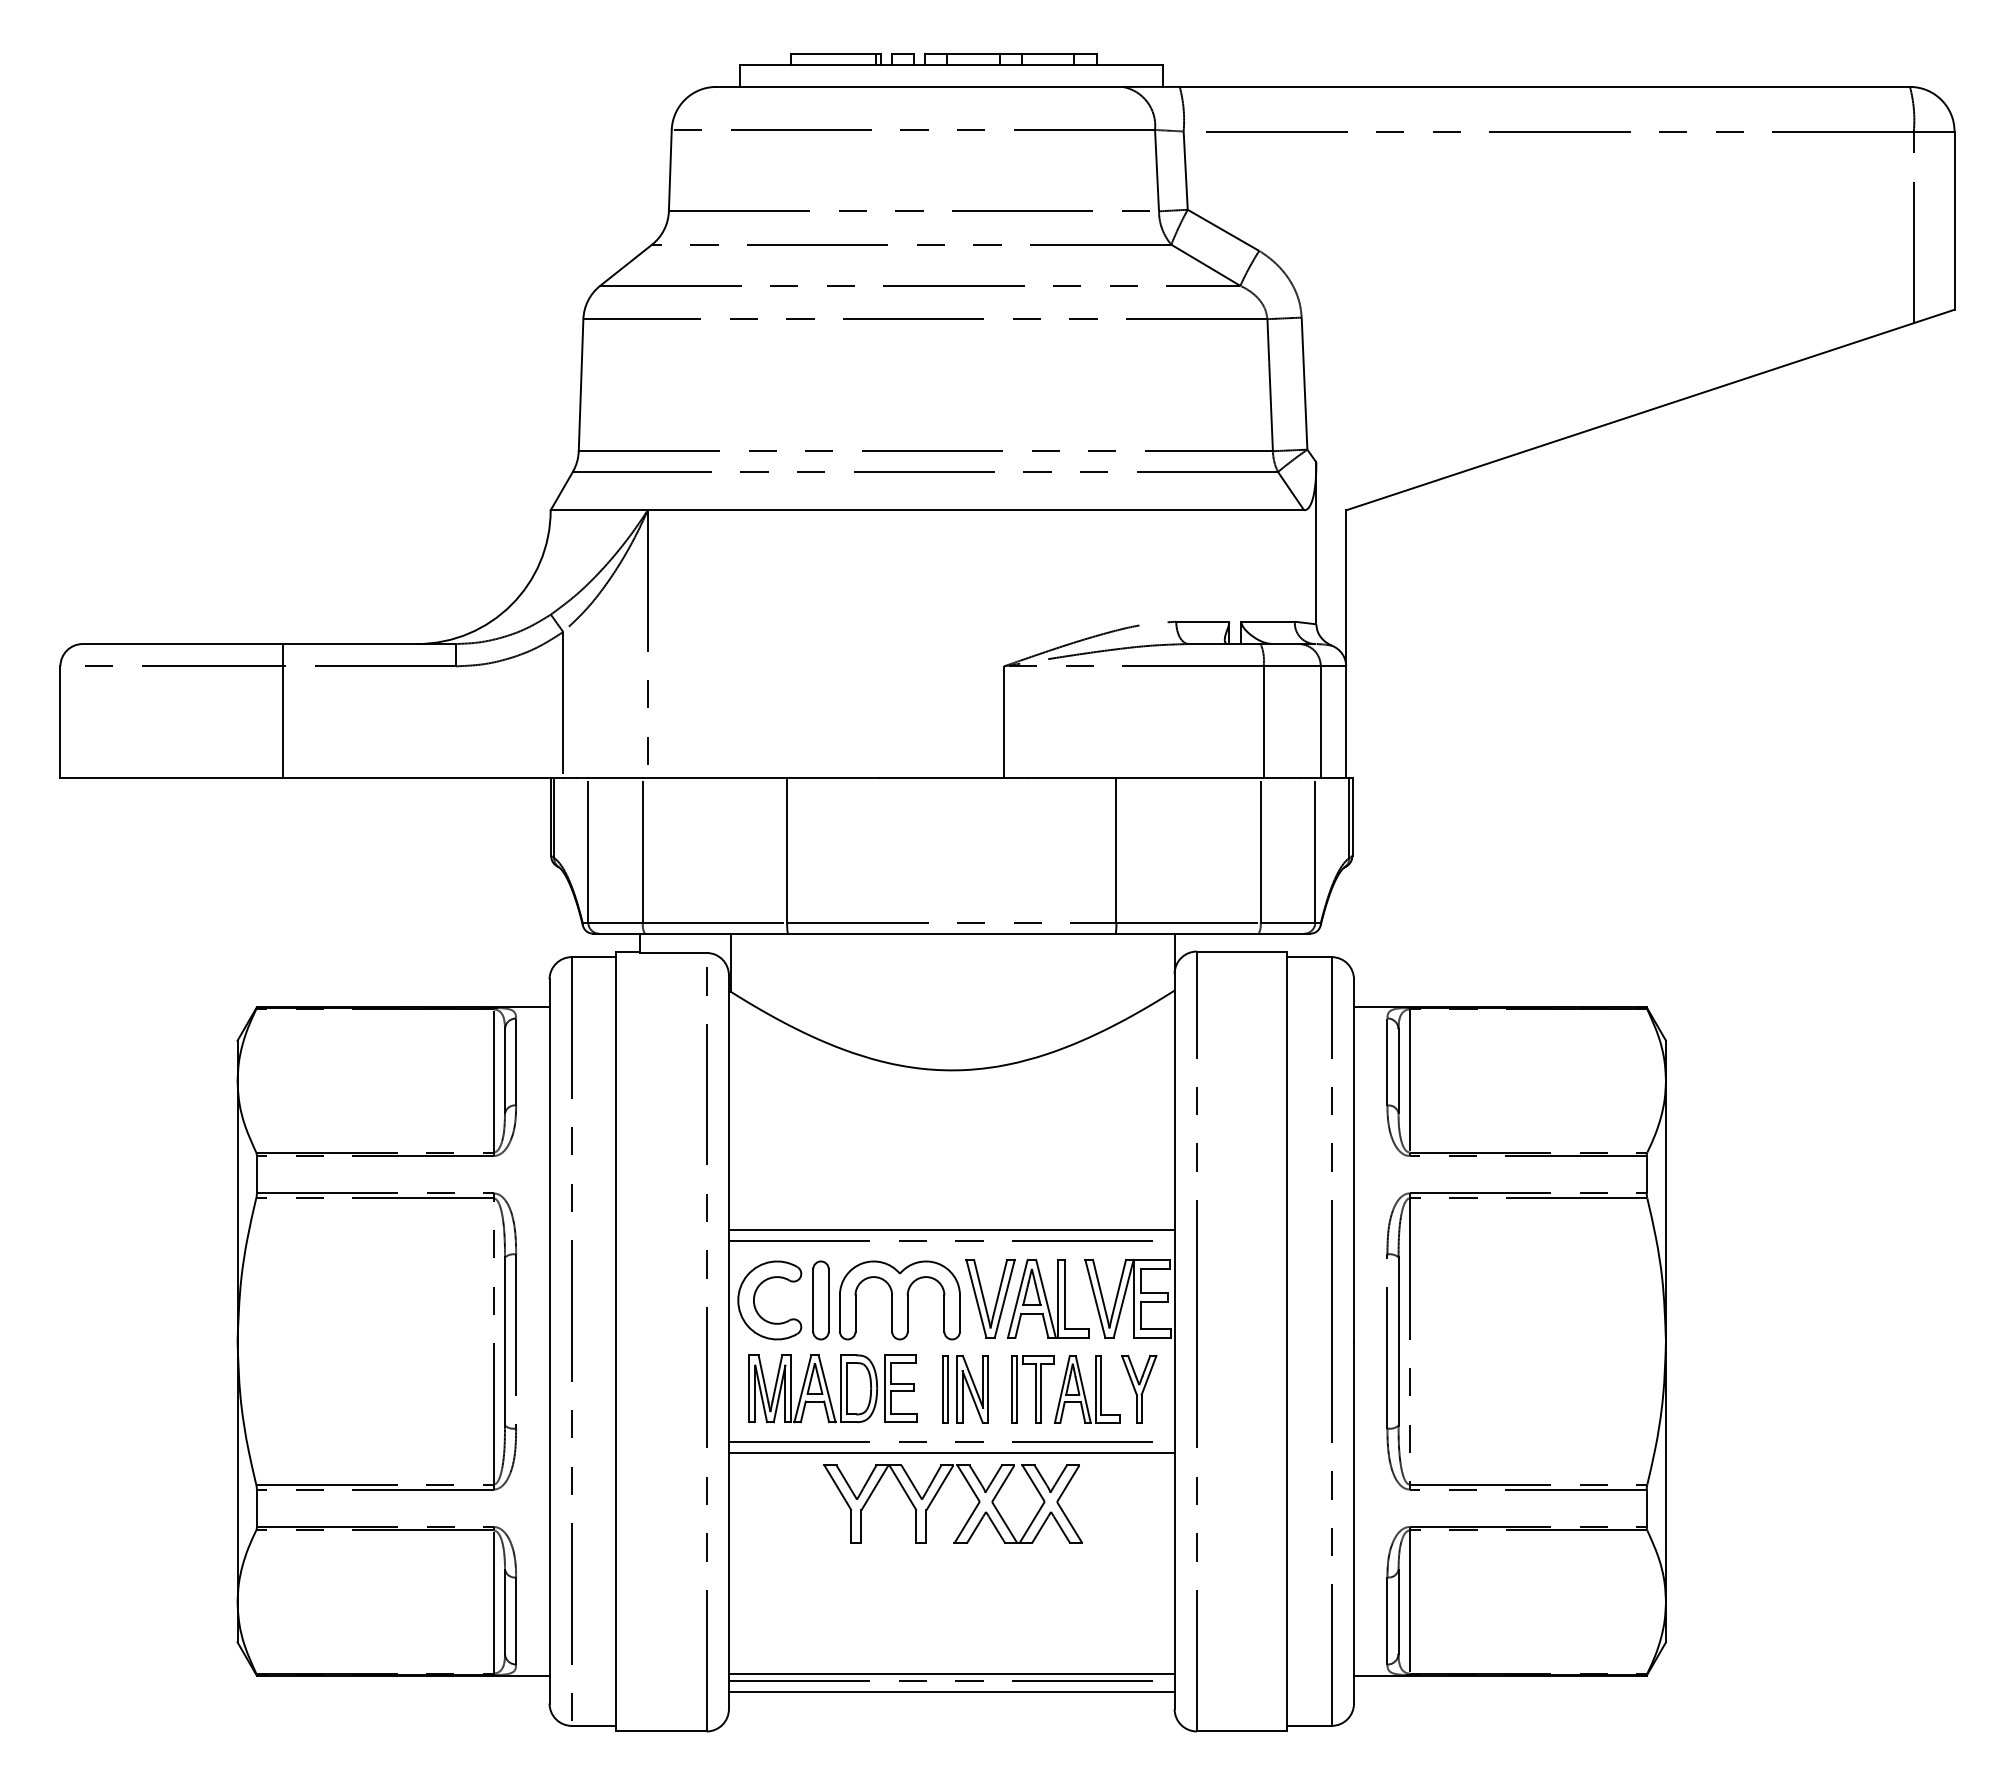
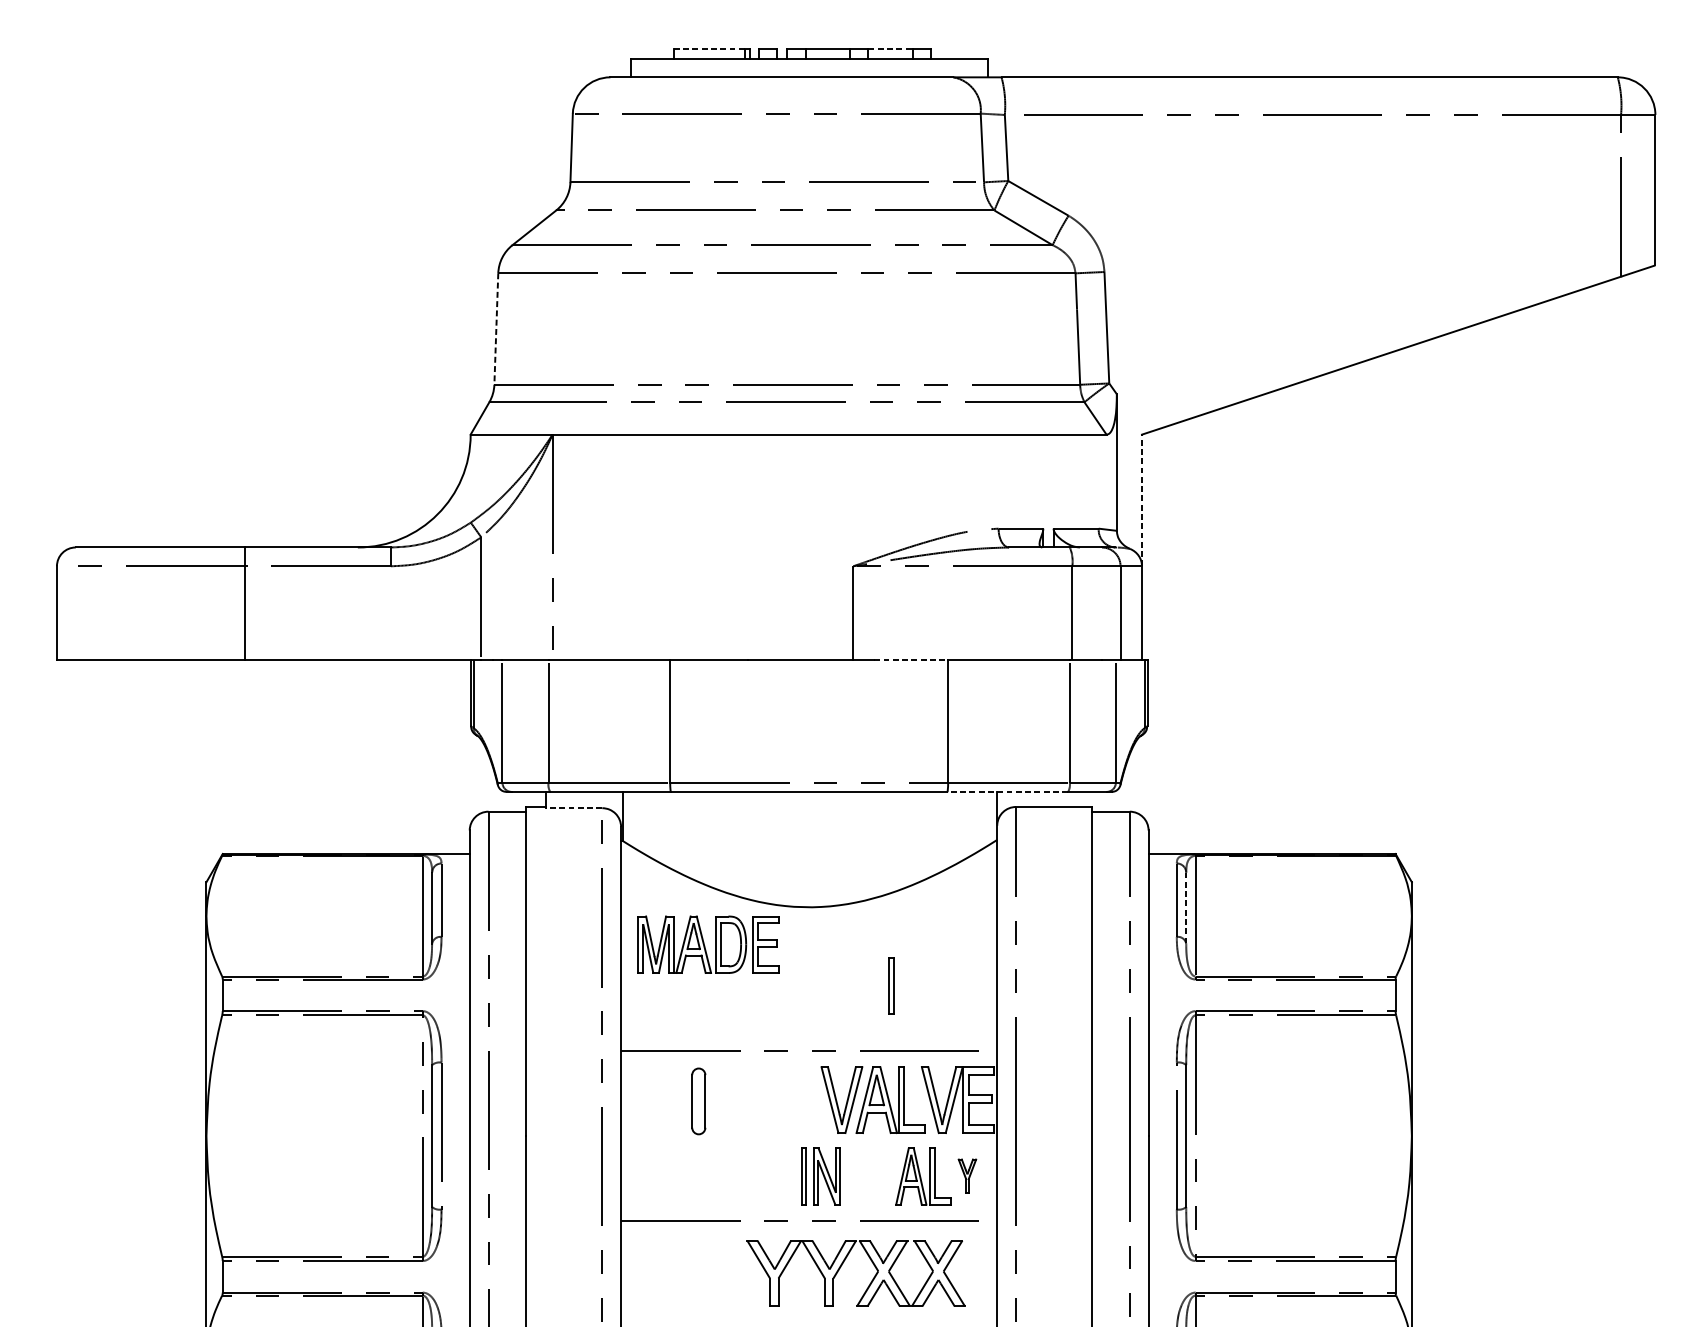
line: (834, 53) -> (710, 49), solid -> dashed
line: (1048, 53) -> (890, 49), solid -> dashed
line: (581, 385) -> (496, 329), solid -> dashed
line: (1346, 588) -> (1142, 500), solid -> dashed
line: (1072, 777) -> (911, 660), solid -> dashed
line: (1187, 933) -> (1008, 791), solid -> dashed
line: (672, 952) -> (573, 807), solid -> dashed
line: (1398, 1071) -> (1186, 908), solid -> dashed
part: (1049, 1163) -> (891, 985), added
line: (951, 1230) -> (808, 1042), removed
part: (755, 1296) -> (643, 1098), removed
part: (899, 1300) -> (765, 1101), removed
part: (832, 1388) -> (708, 944), moved
part: (1032, 1389) -> (877, 1176), removed
part: (1139, 1389) -> (967, 1176), size x0.6
line: (951, 1452) -> (808, 1229), removed
part: (937, 1494) -> (842, 1265), moved

